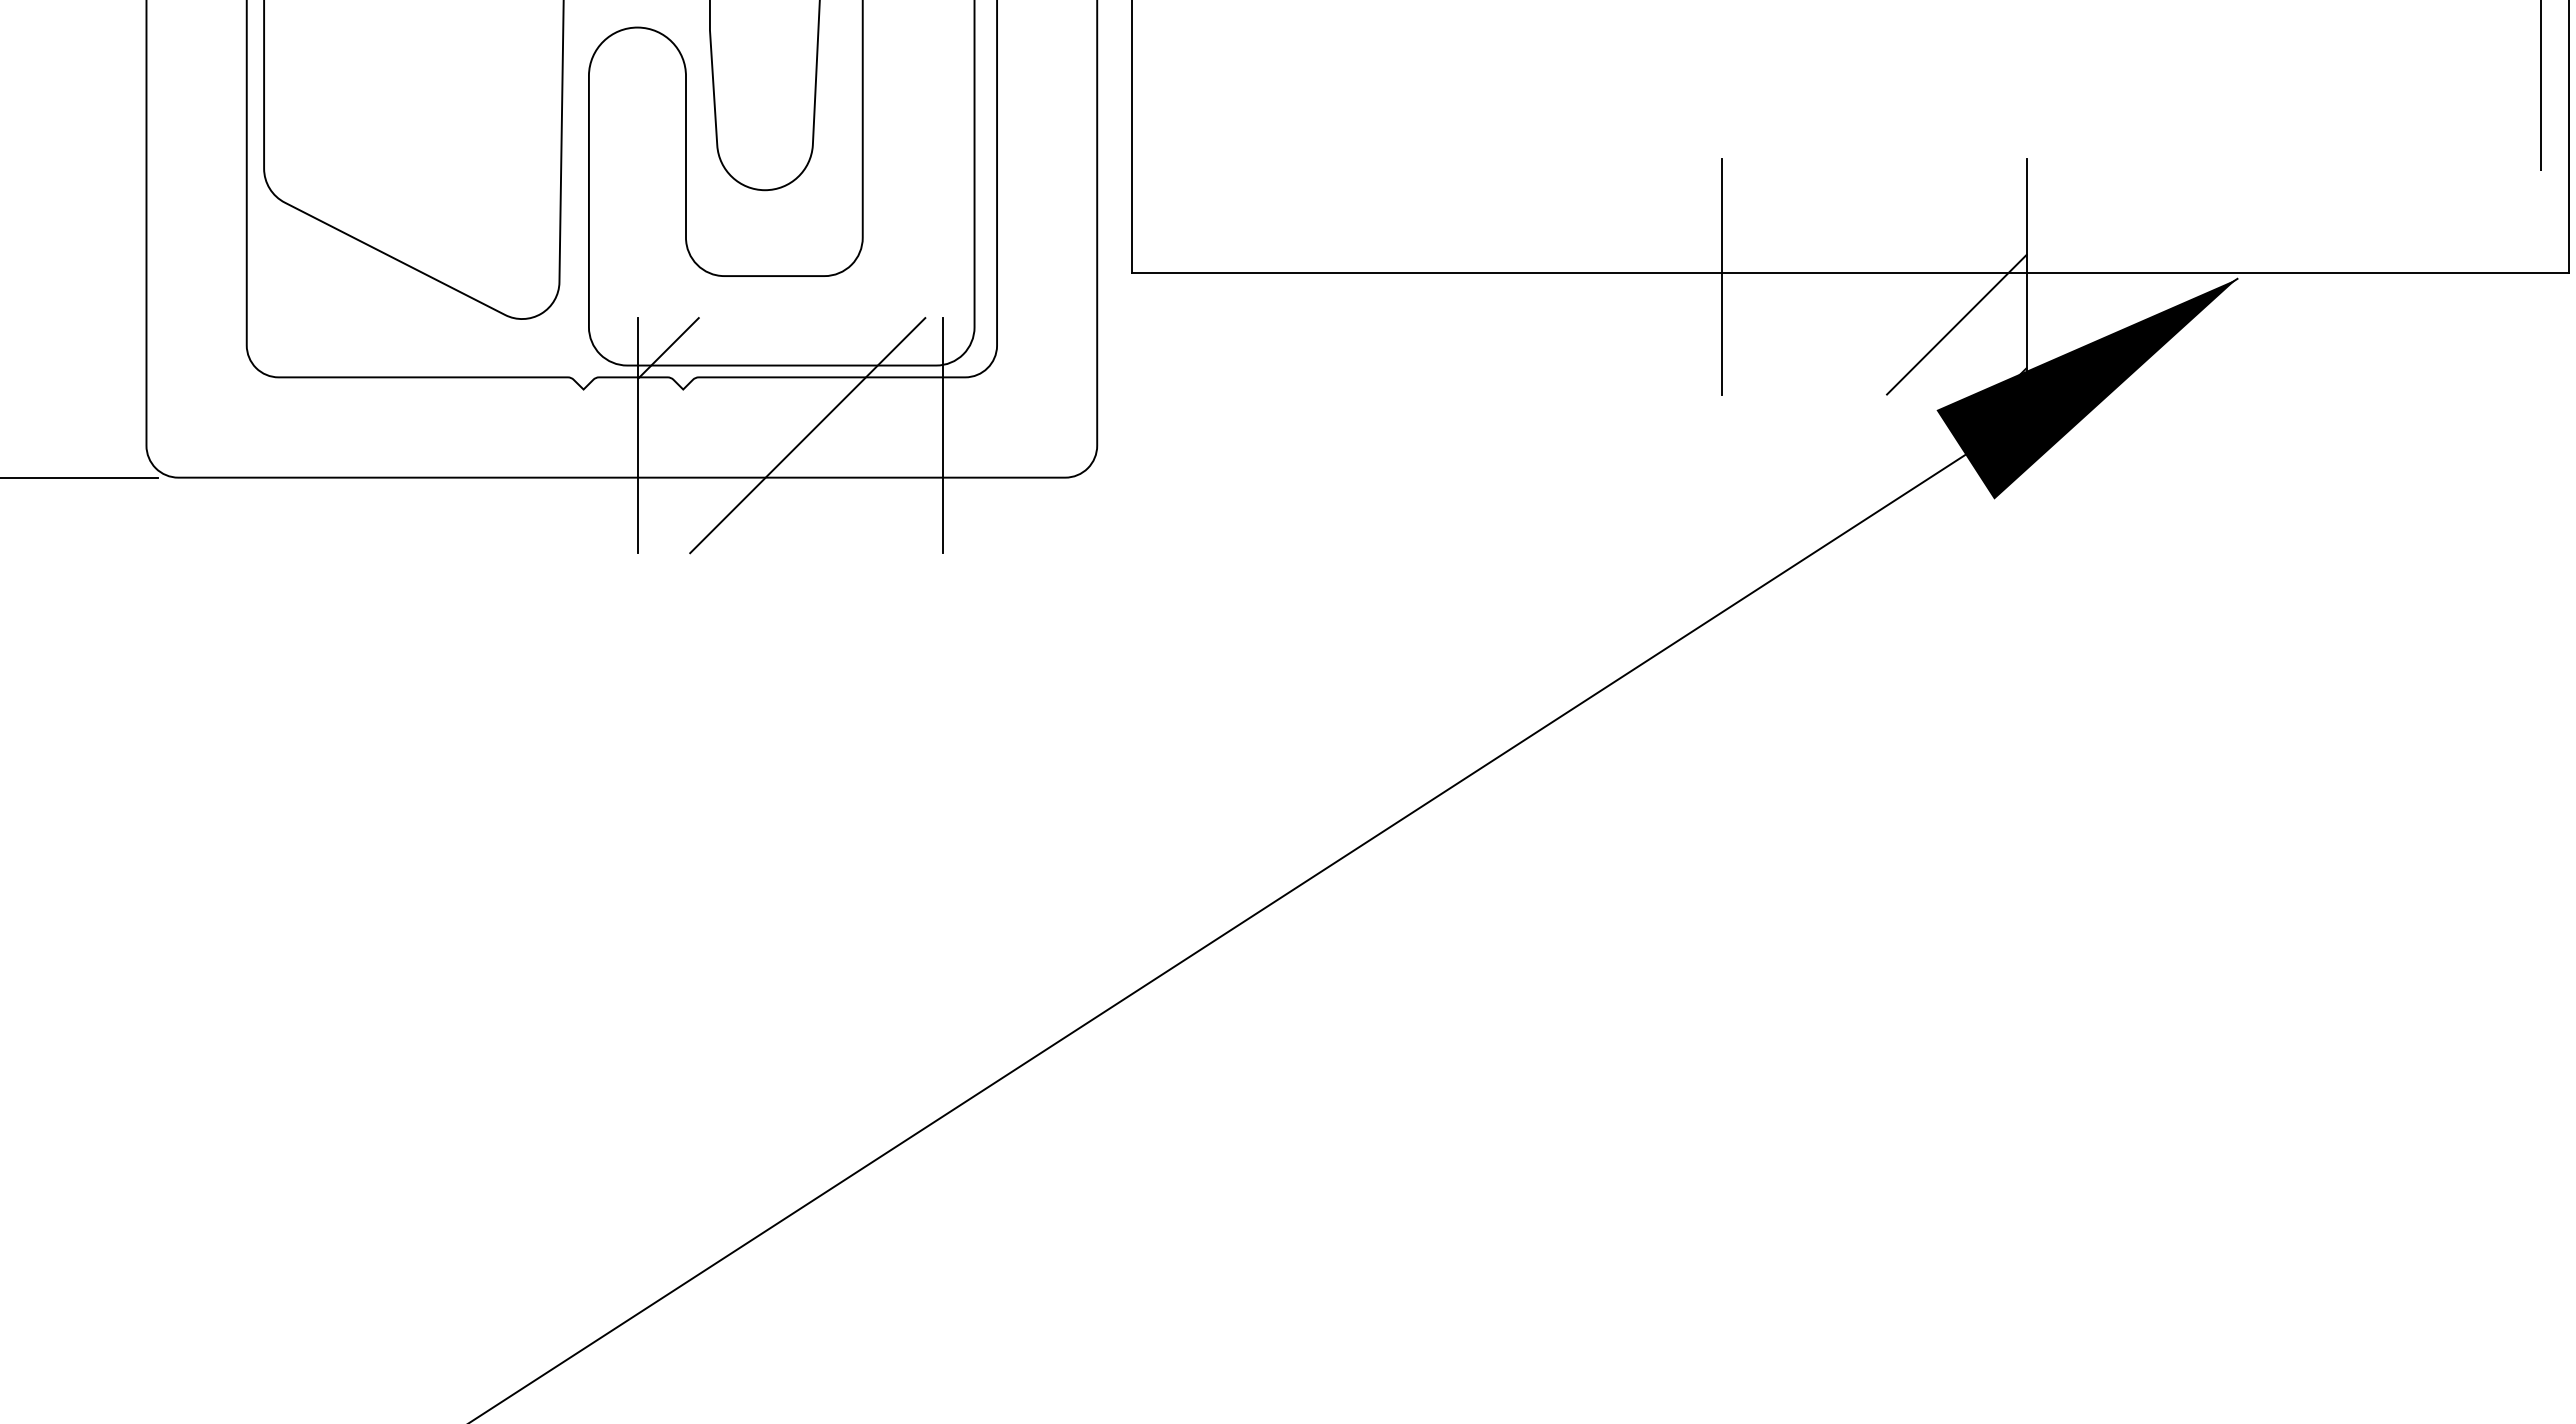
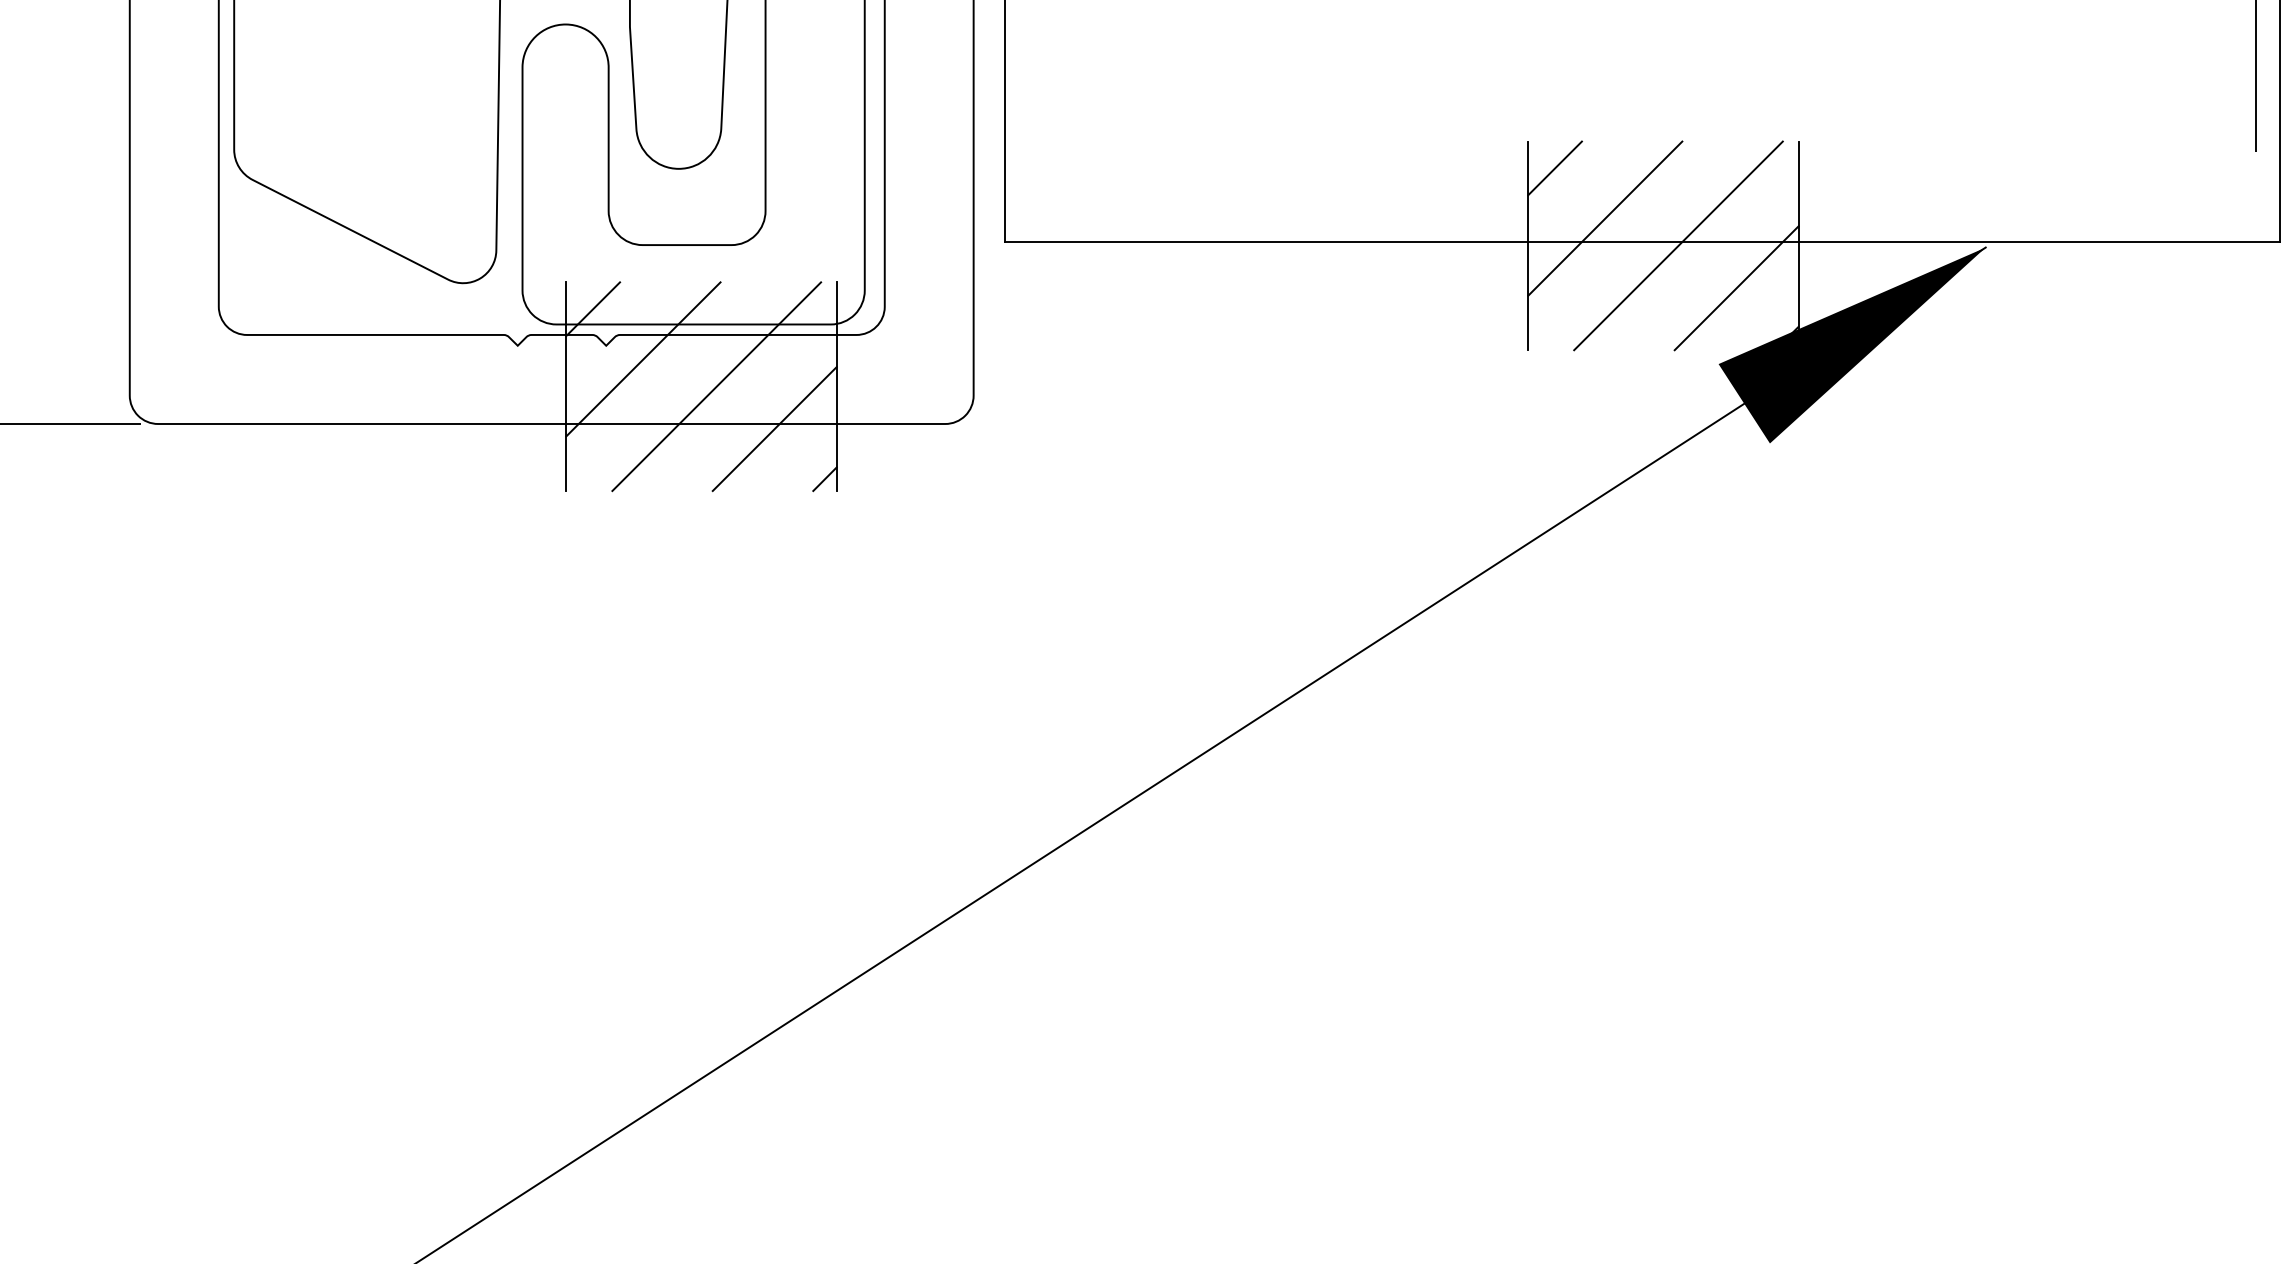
line: (1752, 189) -> (1555, 168), added
line: (1808, 246) -> (1604, 218), added
line: (1890, 276) -> (1677, 245), added
line: (725, 404) -> (643, 359), added
line: (872, 483) -> (774, 429), added
line: (929, 539) -> (824, 478), added

